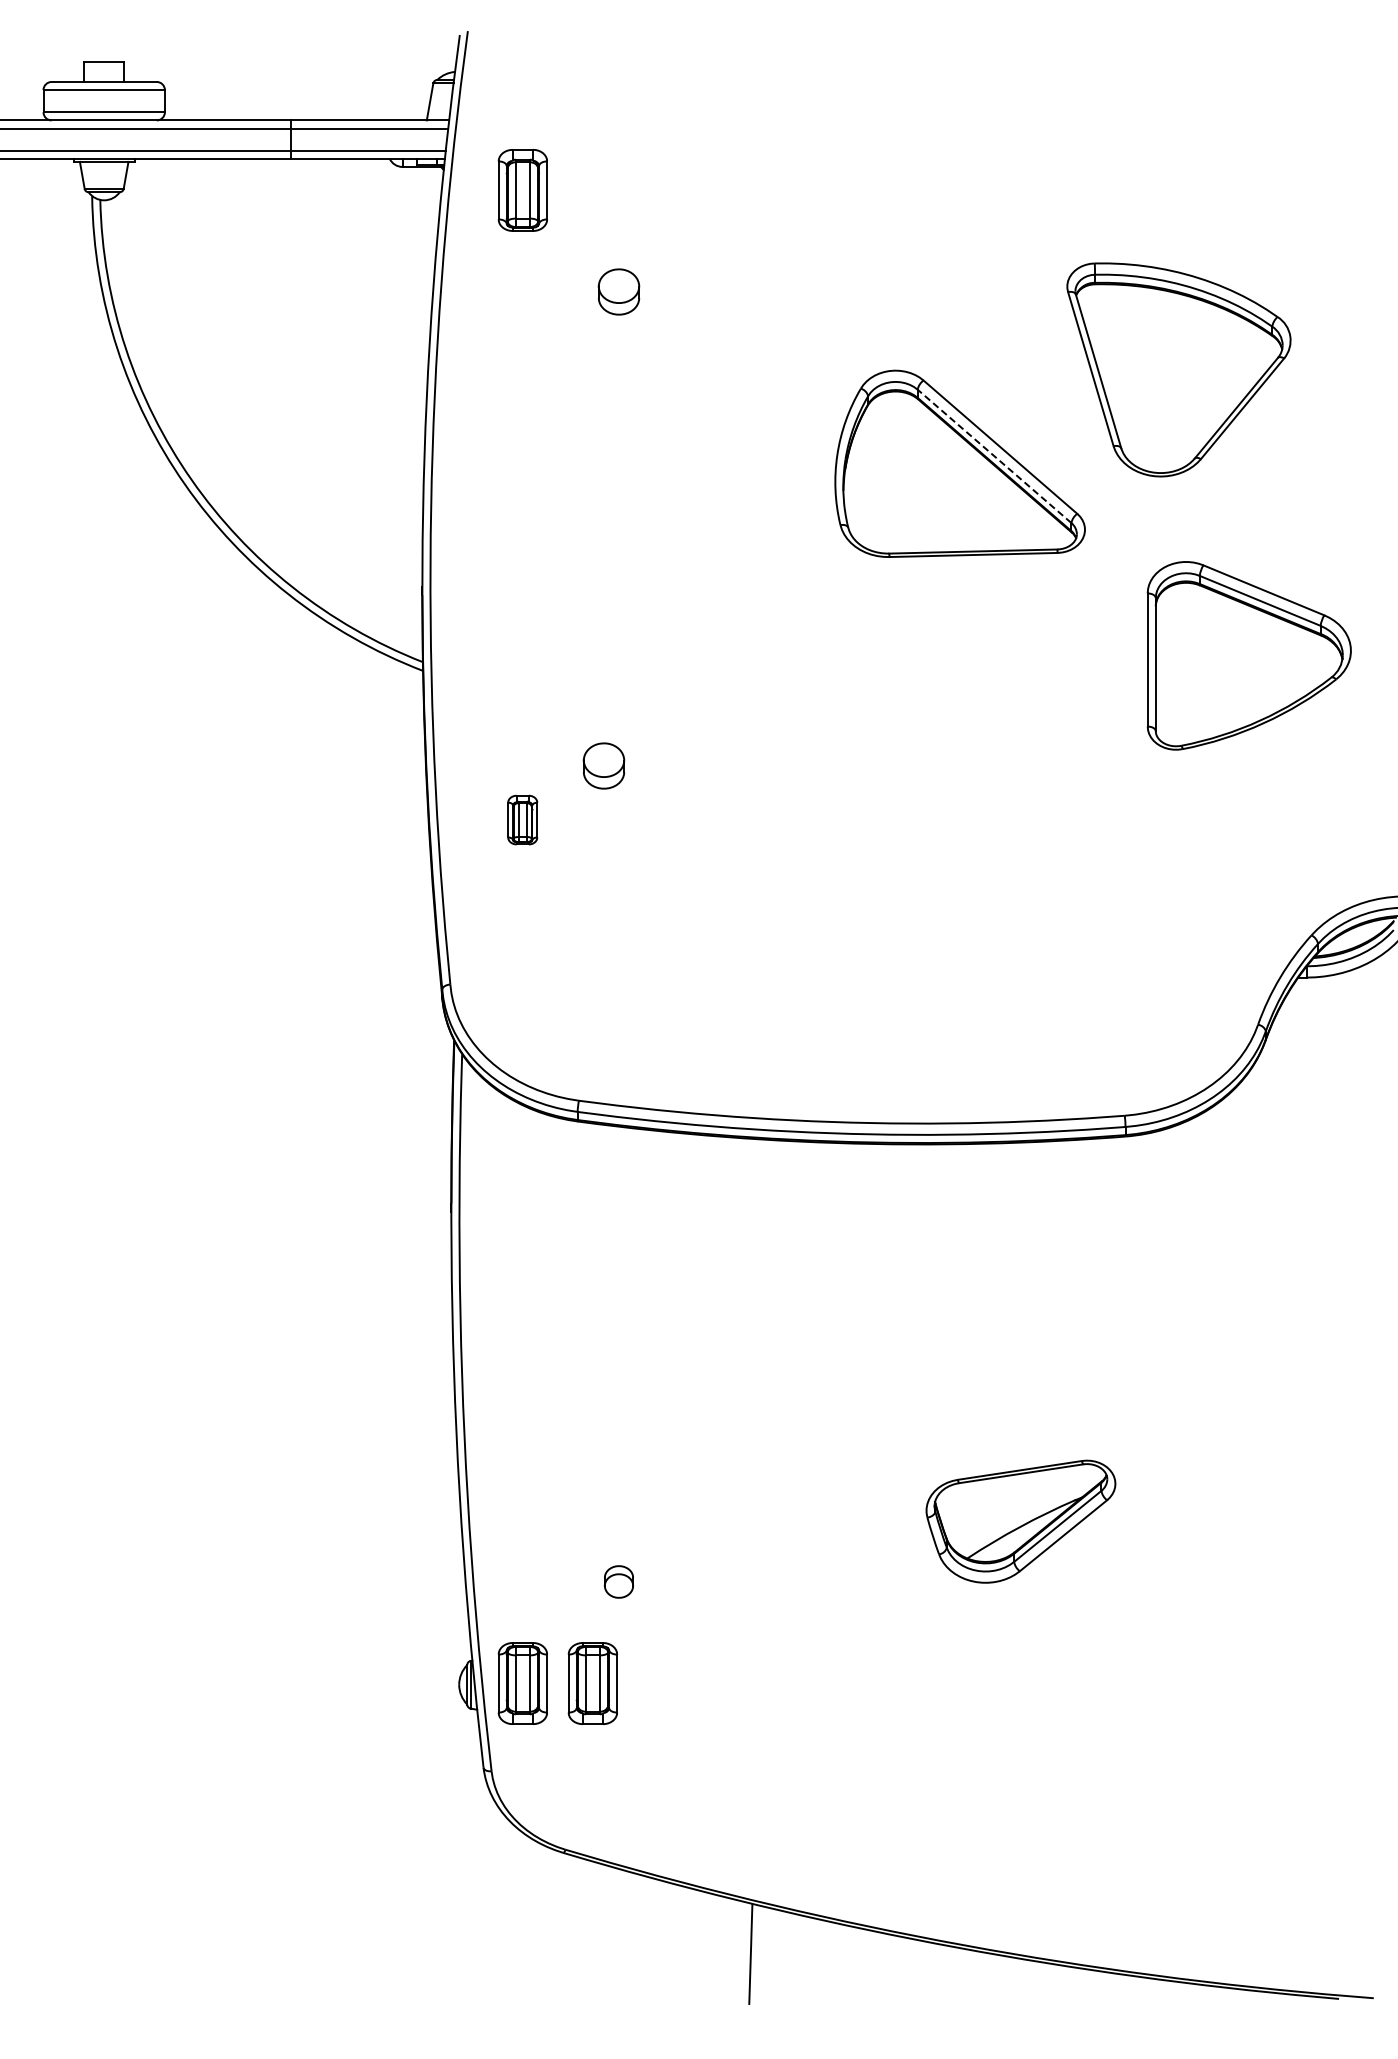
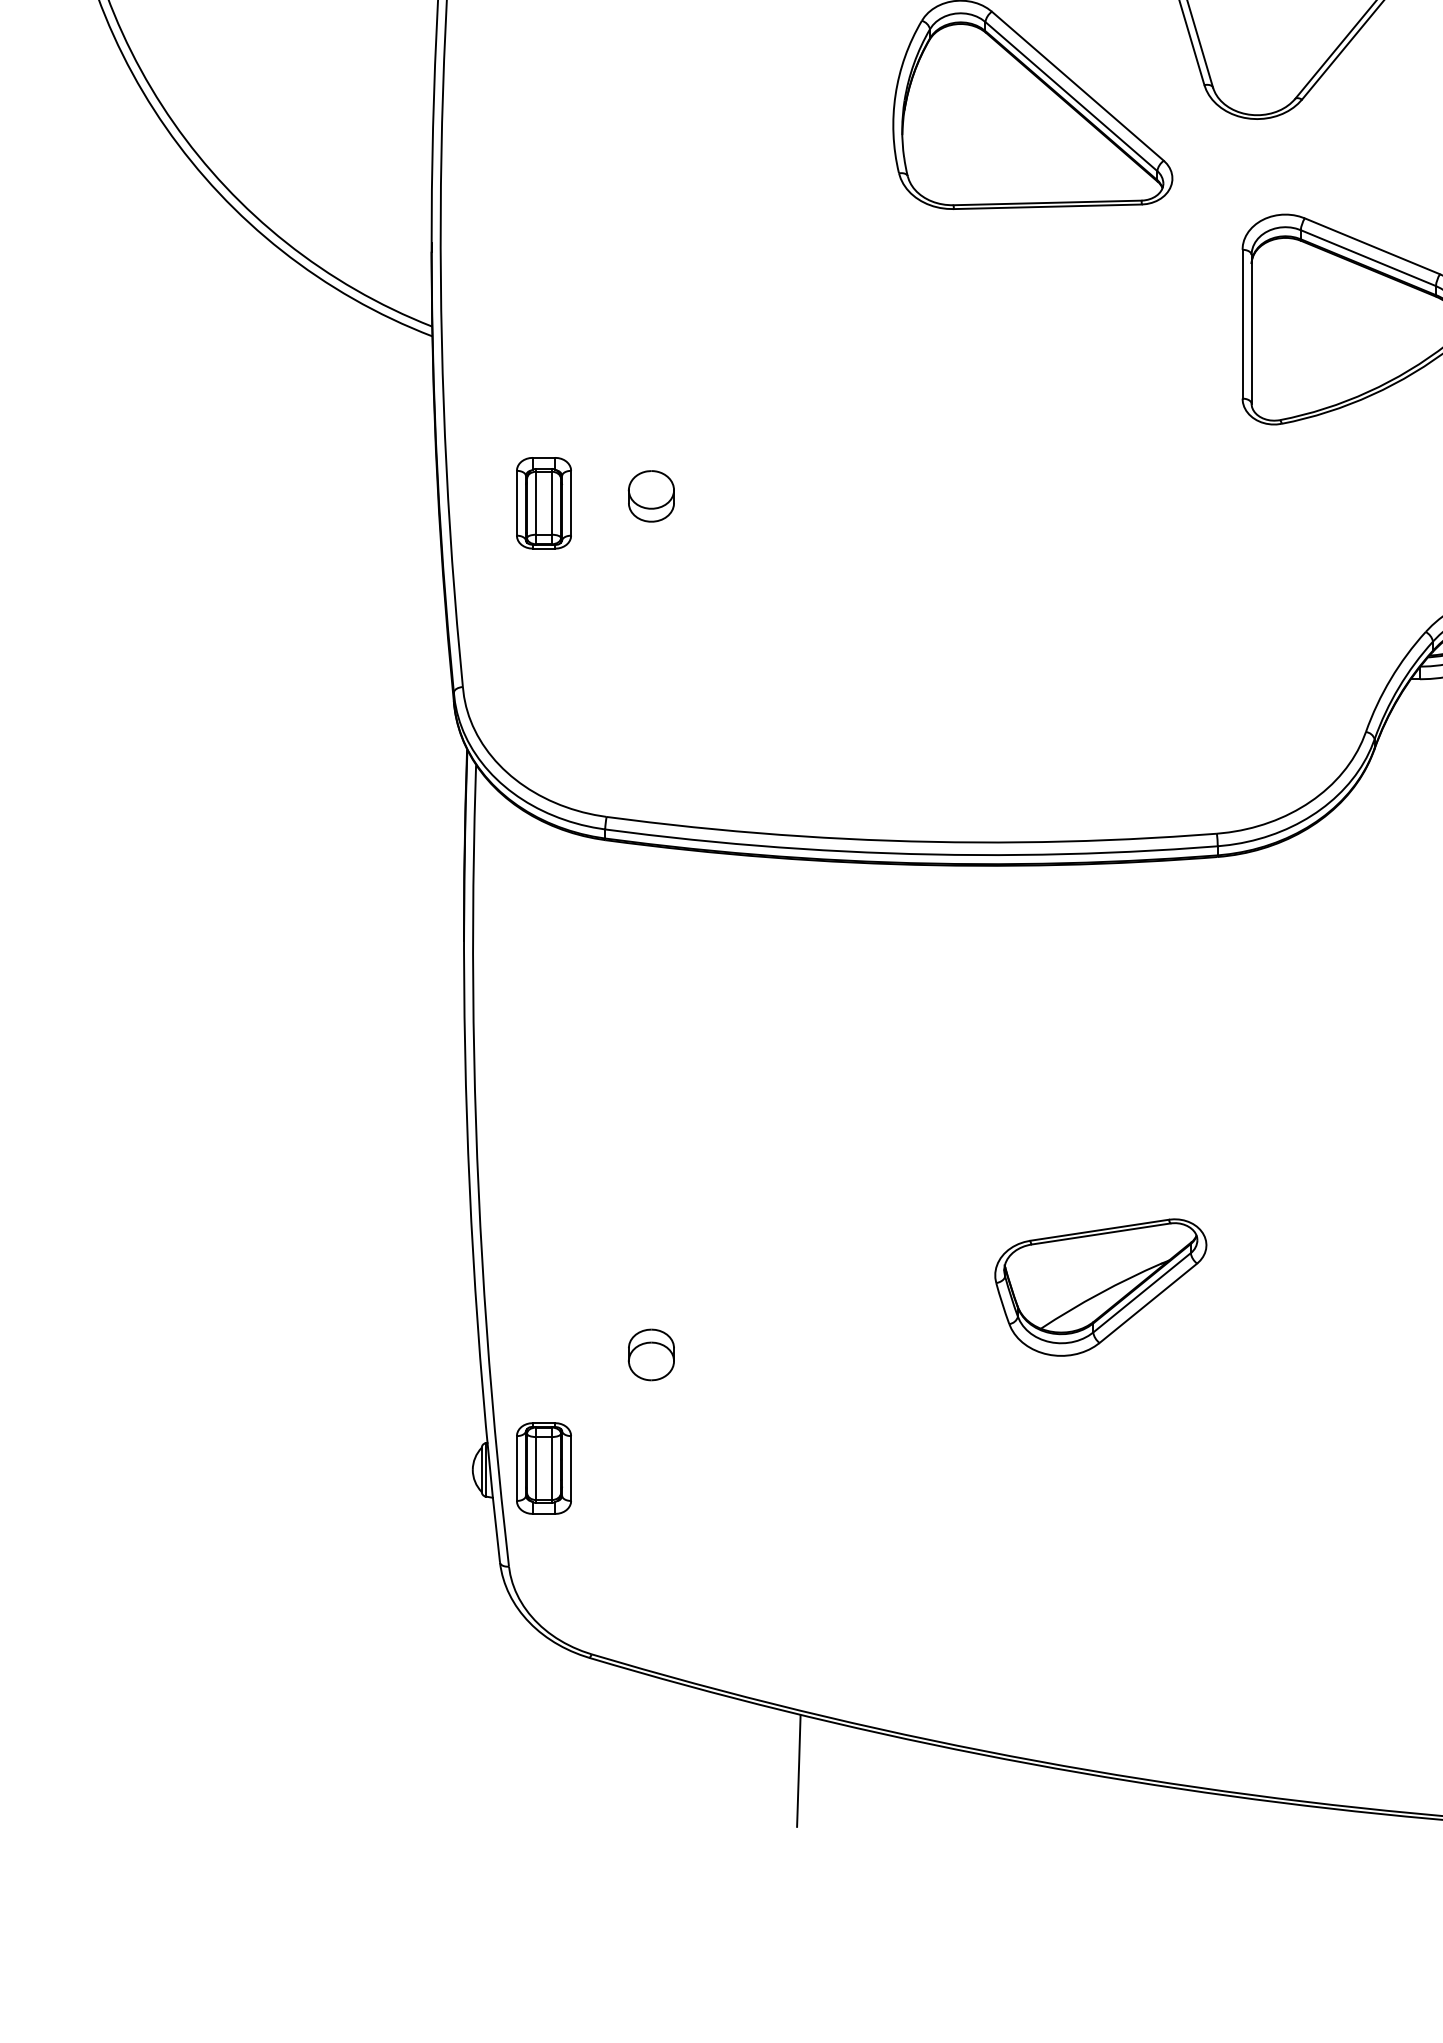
line: (994, 456) -> (1071, 96), dashed -> solid
part: (603, 765) -> (650, 495), moved
part: (522, 819) -> (543, 502), size x1.67
part: (618, 1581) -> (650, 1354), size x1.43
part: (592, 1683) -> (621, 1468), removed

